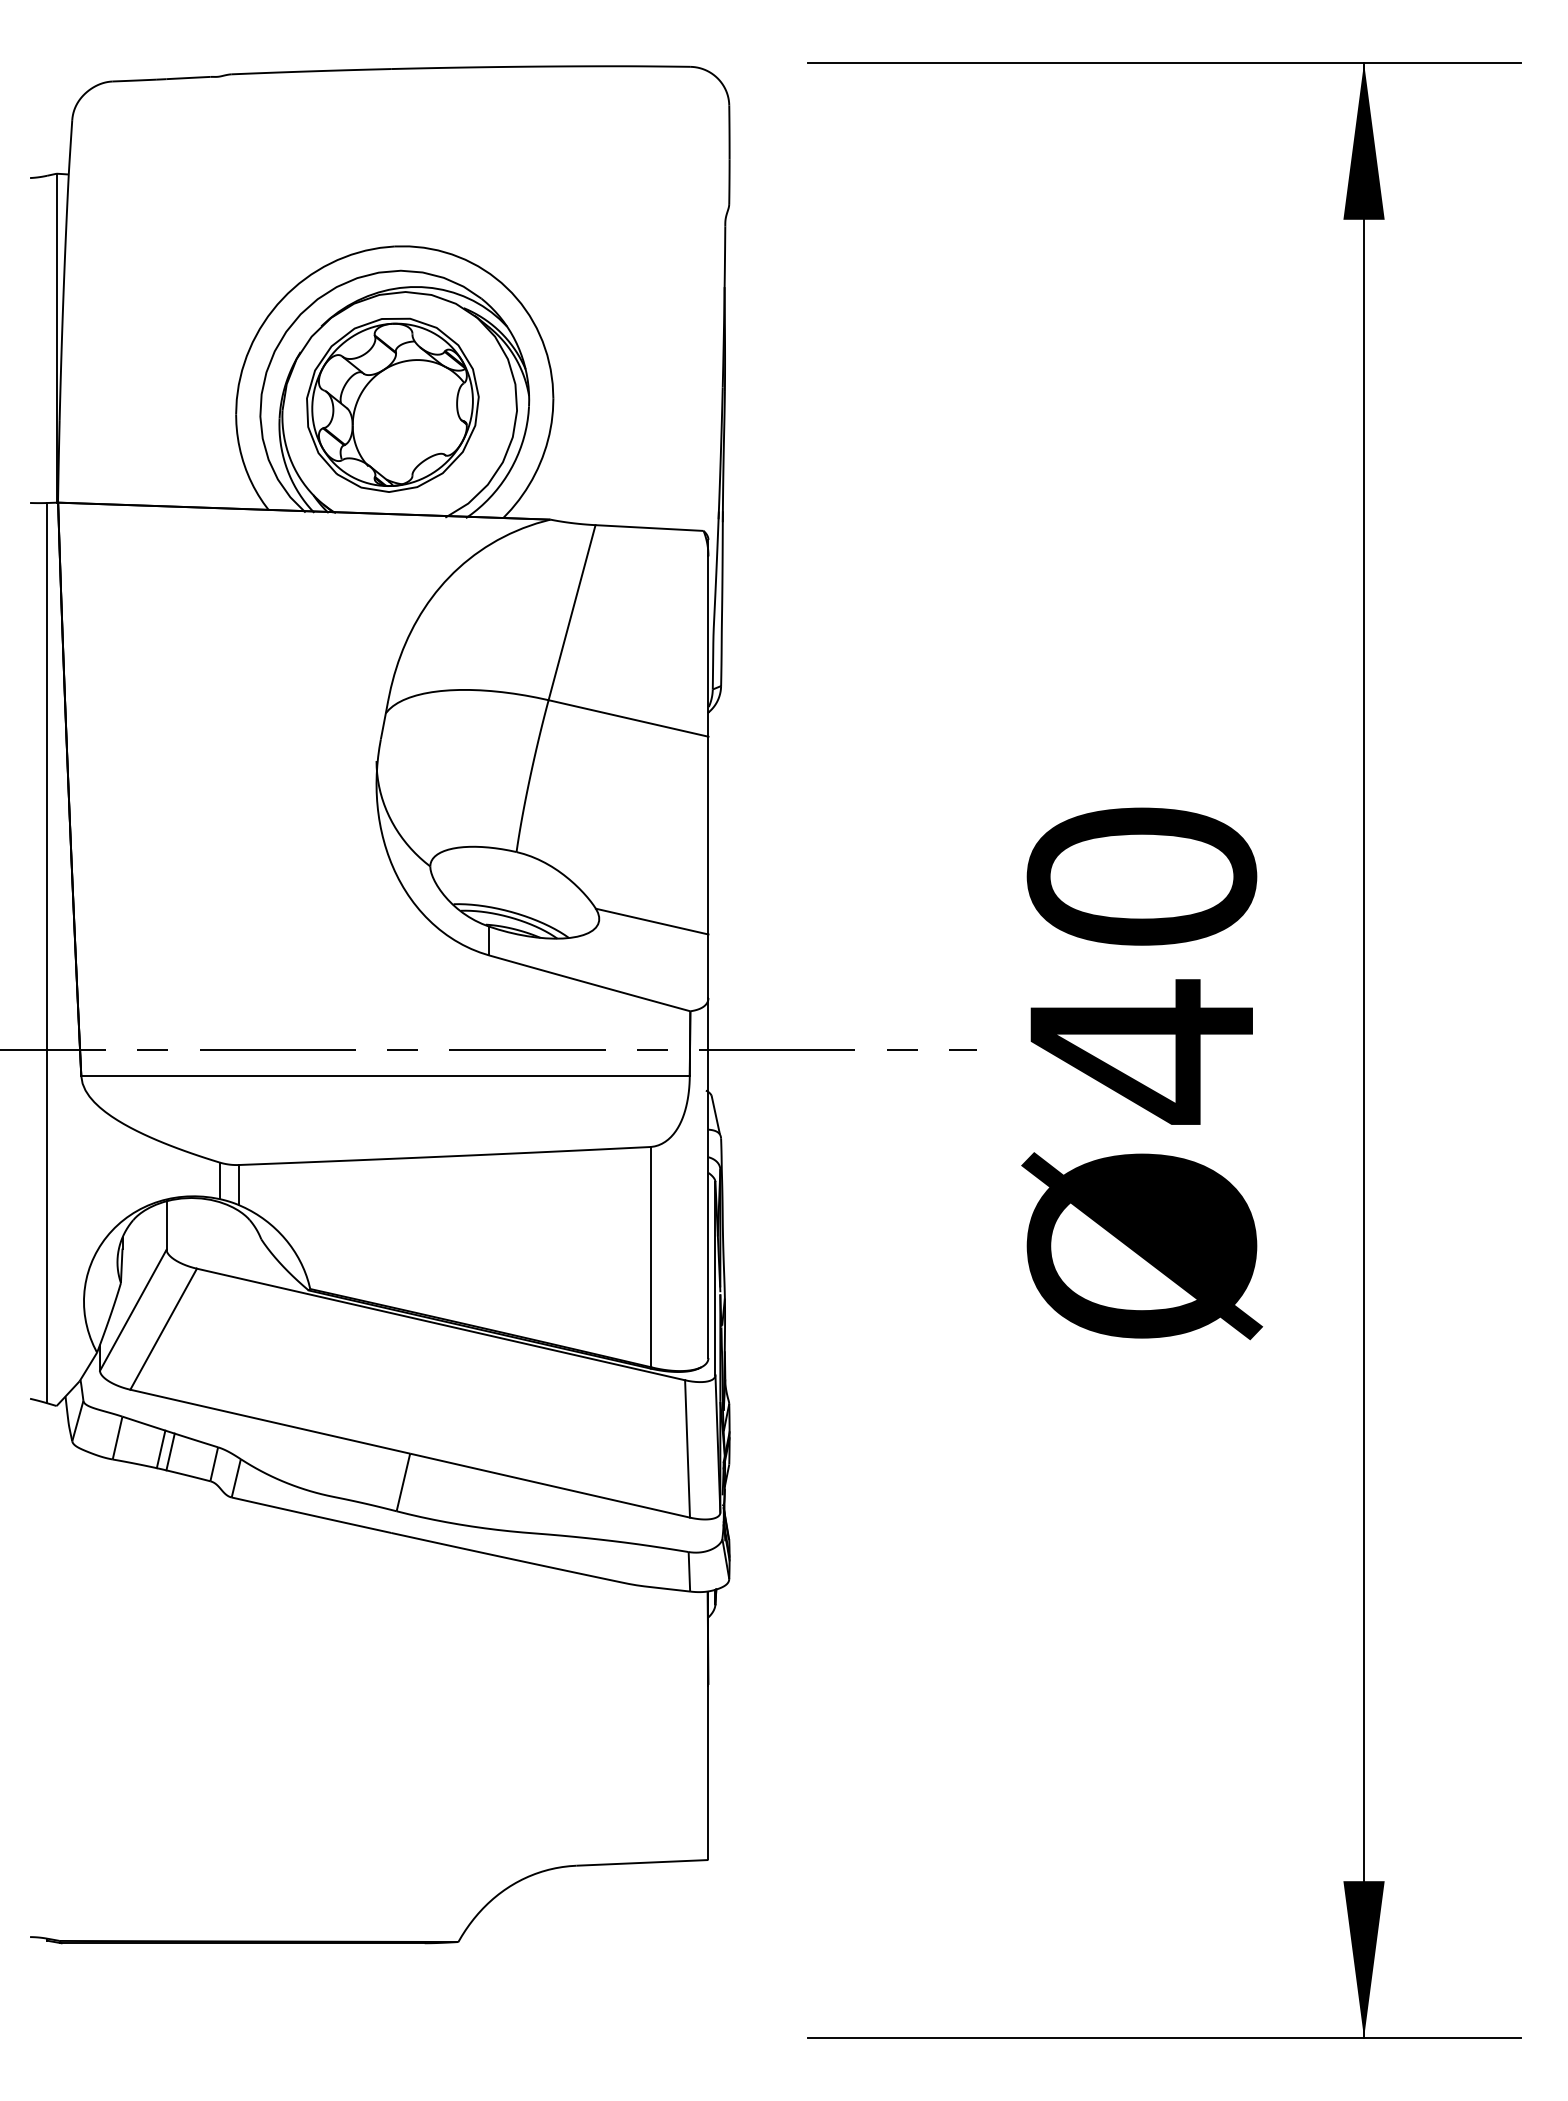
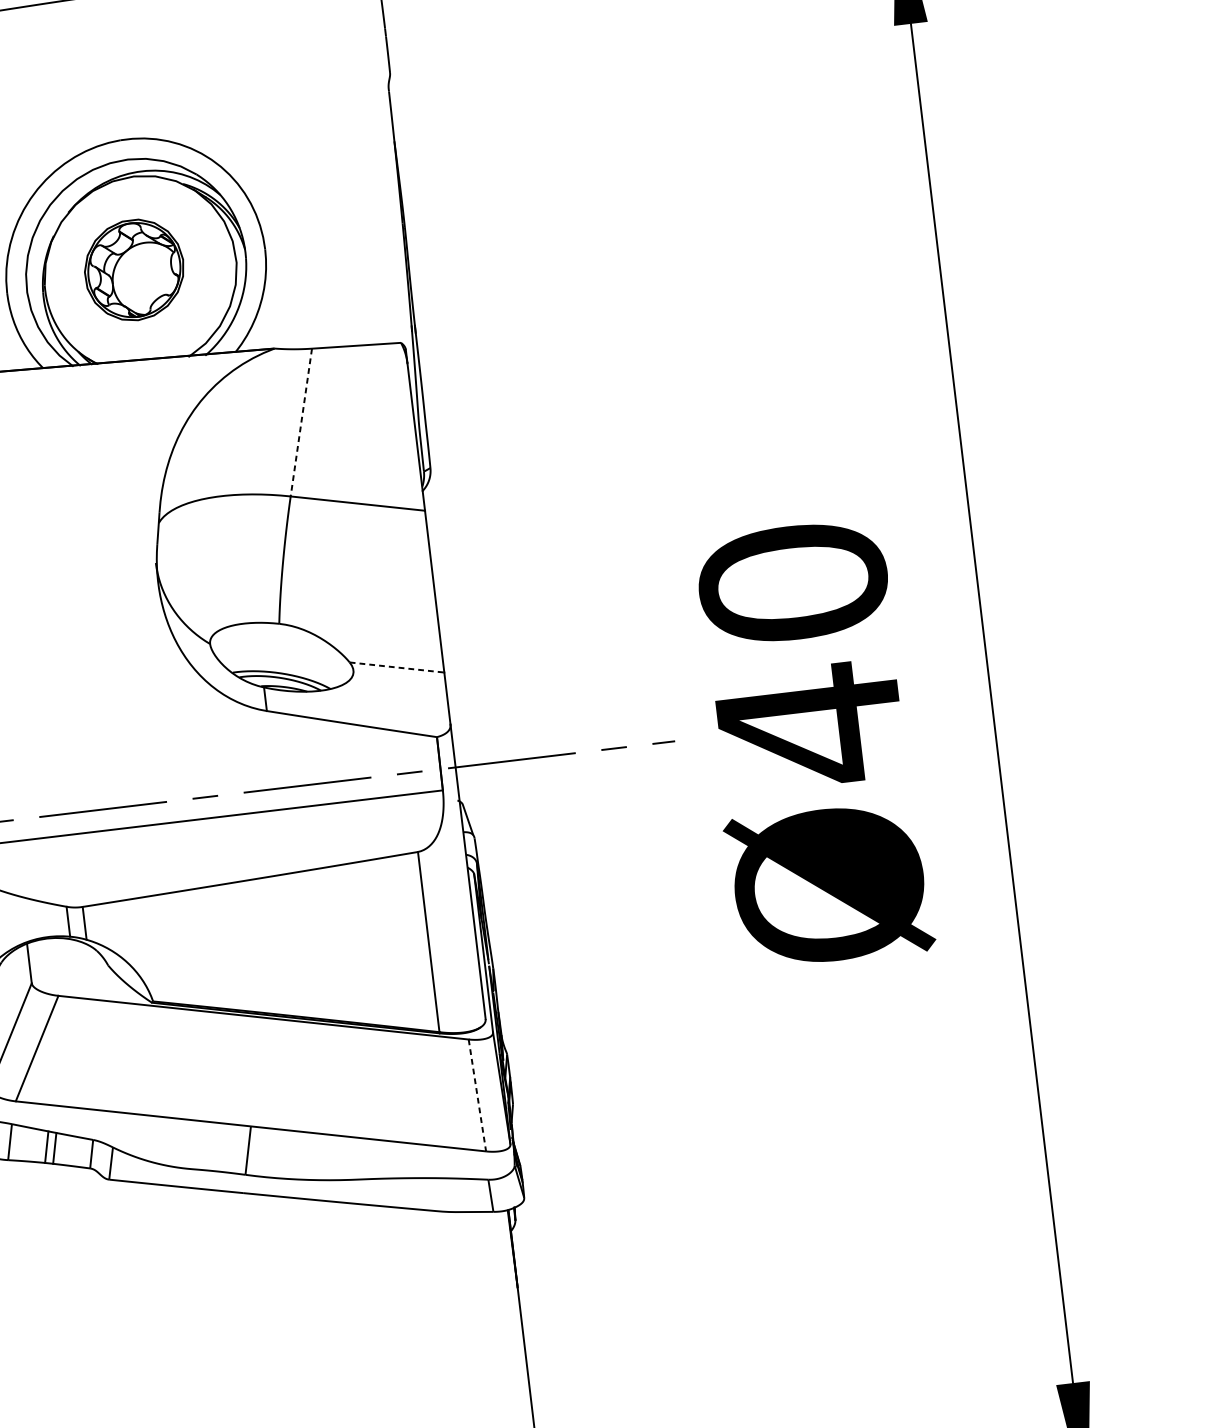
part: (392, 404) -> (134, 269), size x0.7
line: (572, 612) -> (301, 422), solid -> dashed
line: (652, 921) -> (397, 667), solid -> dashed
line: (687, 1448) -> (477, 1095), solid -> dashed

